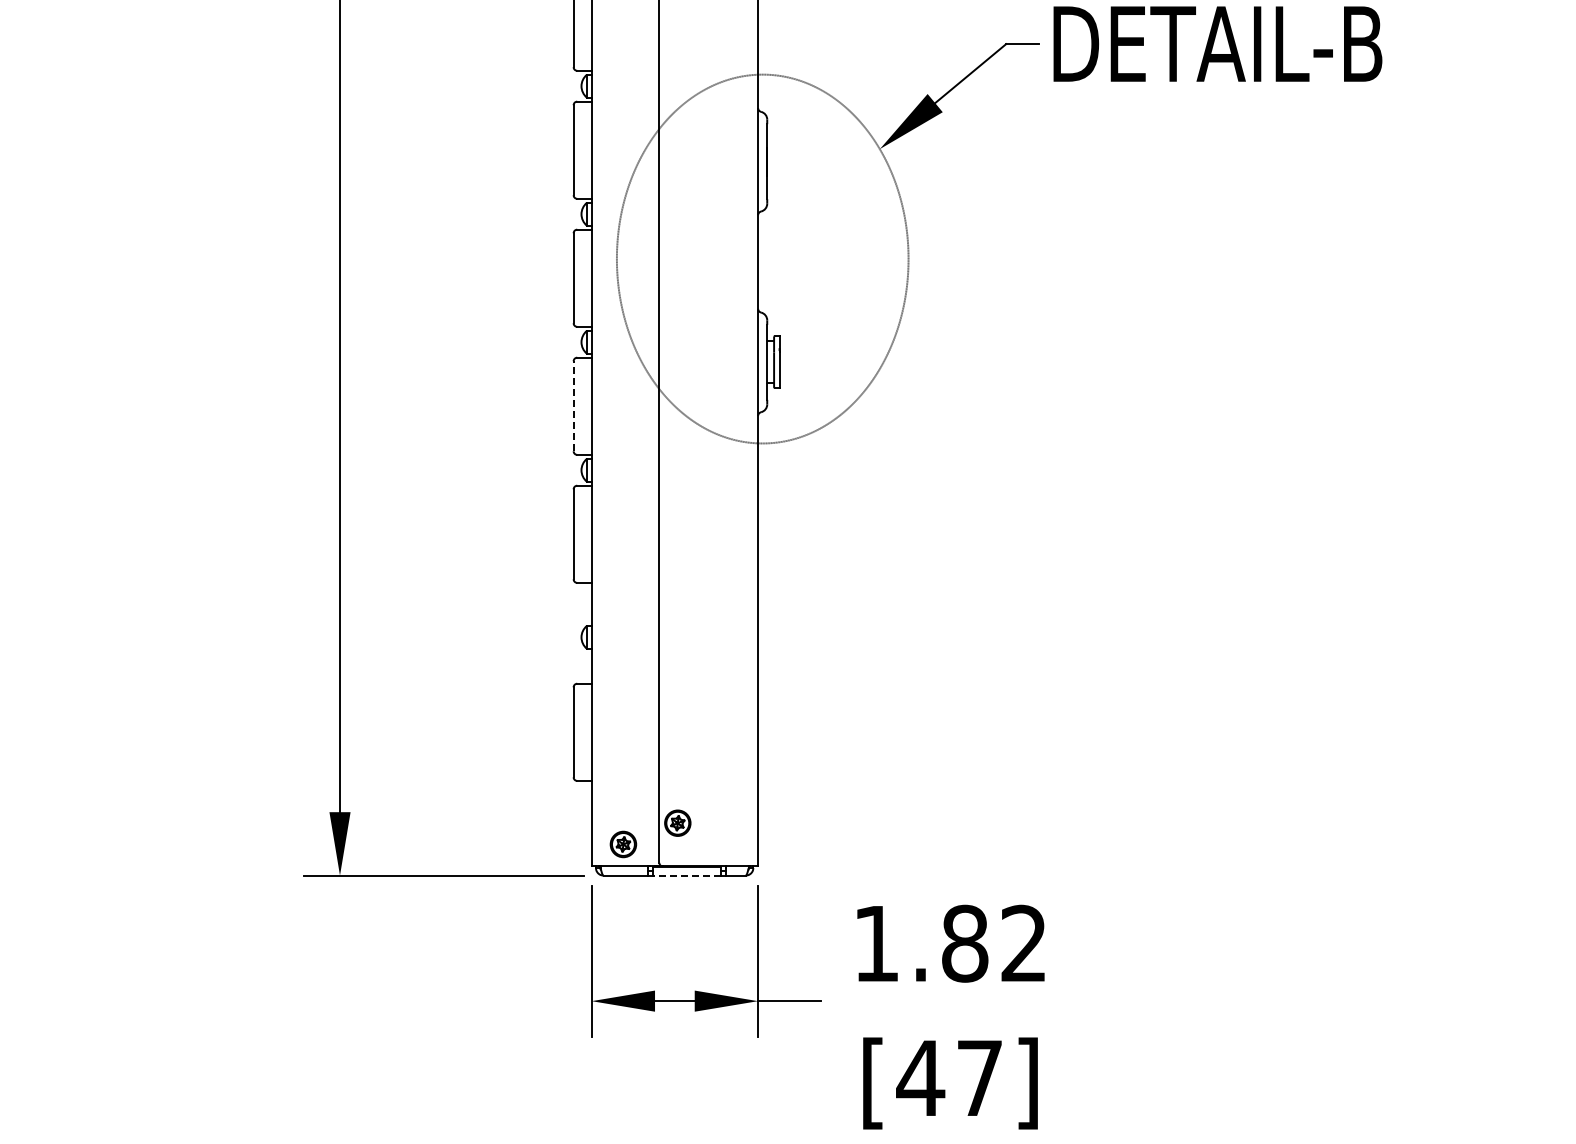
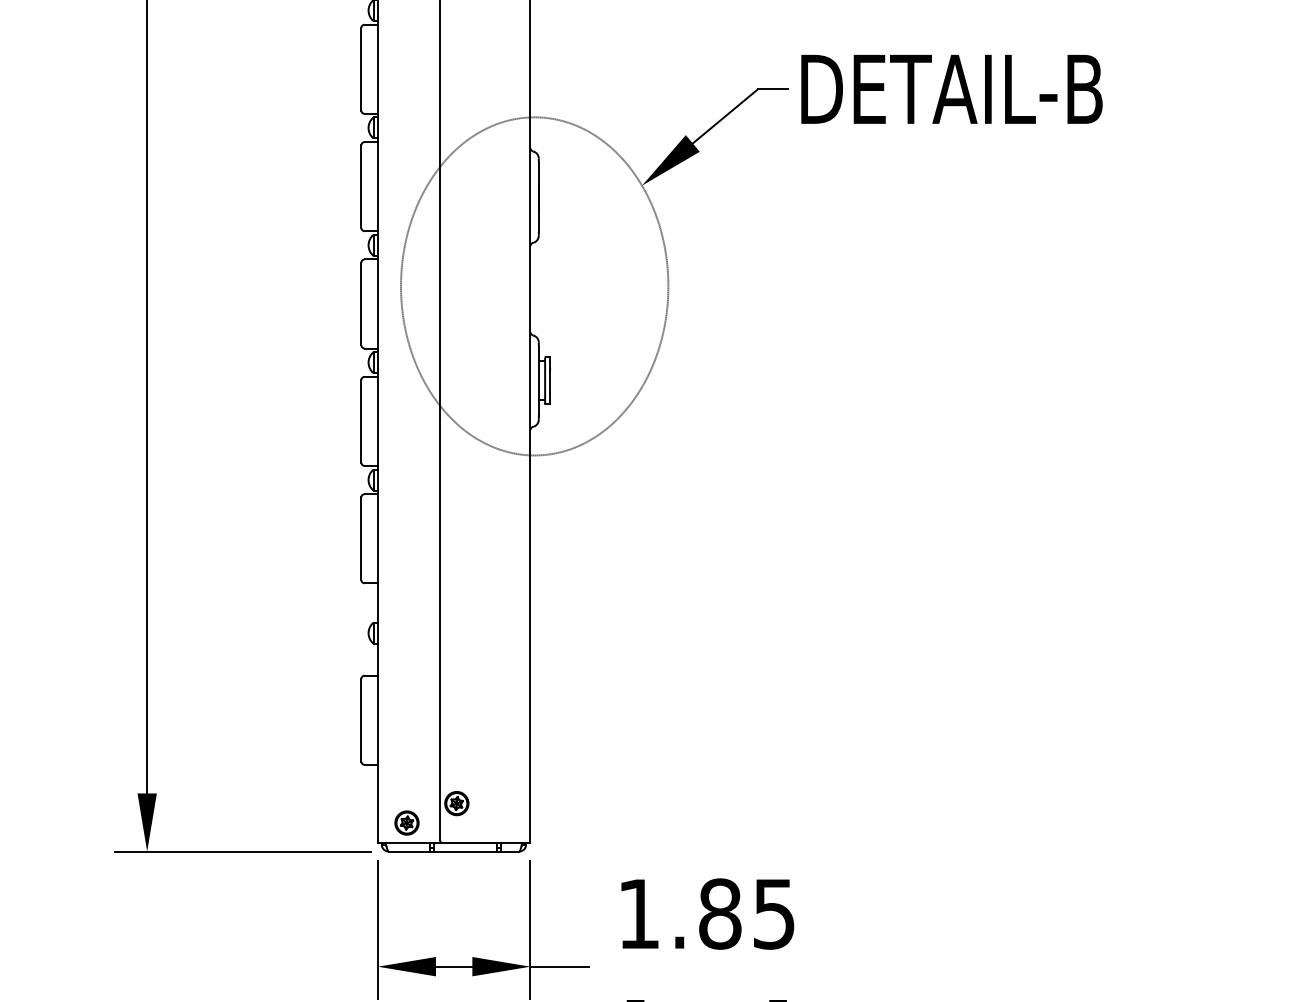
line: (573, 405) -> (361, 420), dashed -> solid
line: (686, 875) -> (464, 851), dashed -> solid
text: (1023, 943) -> (773, 913), 1.82 -> 1.85

